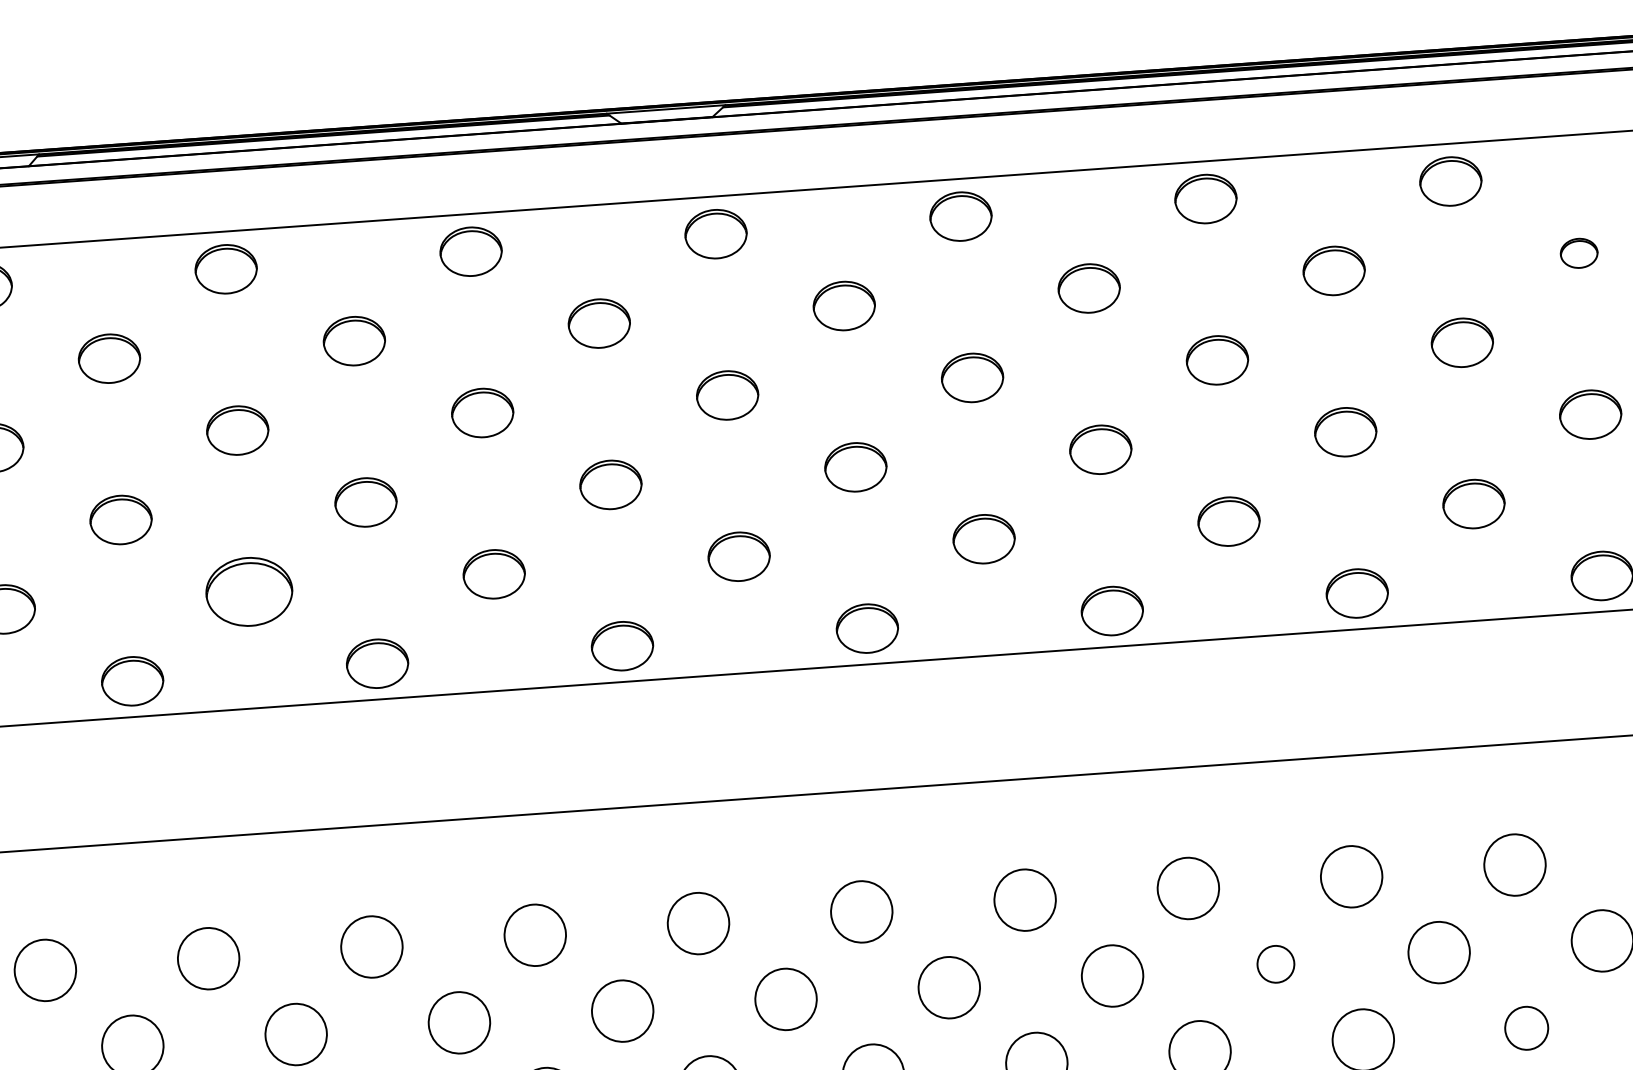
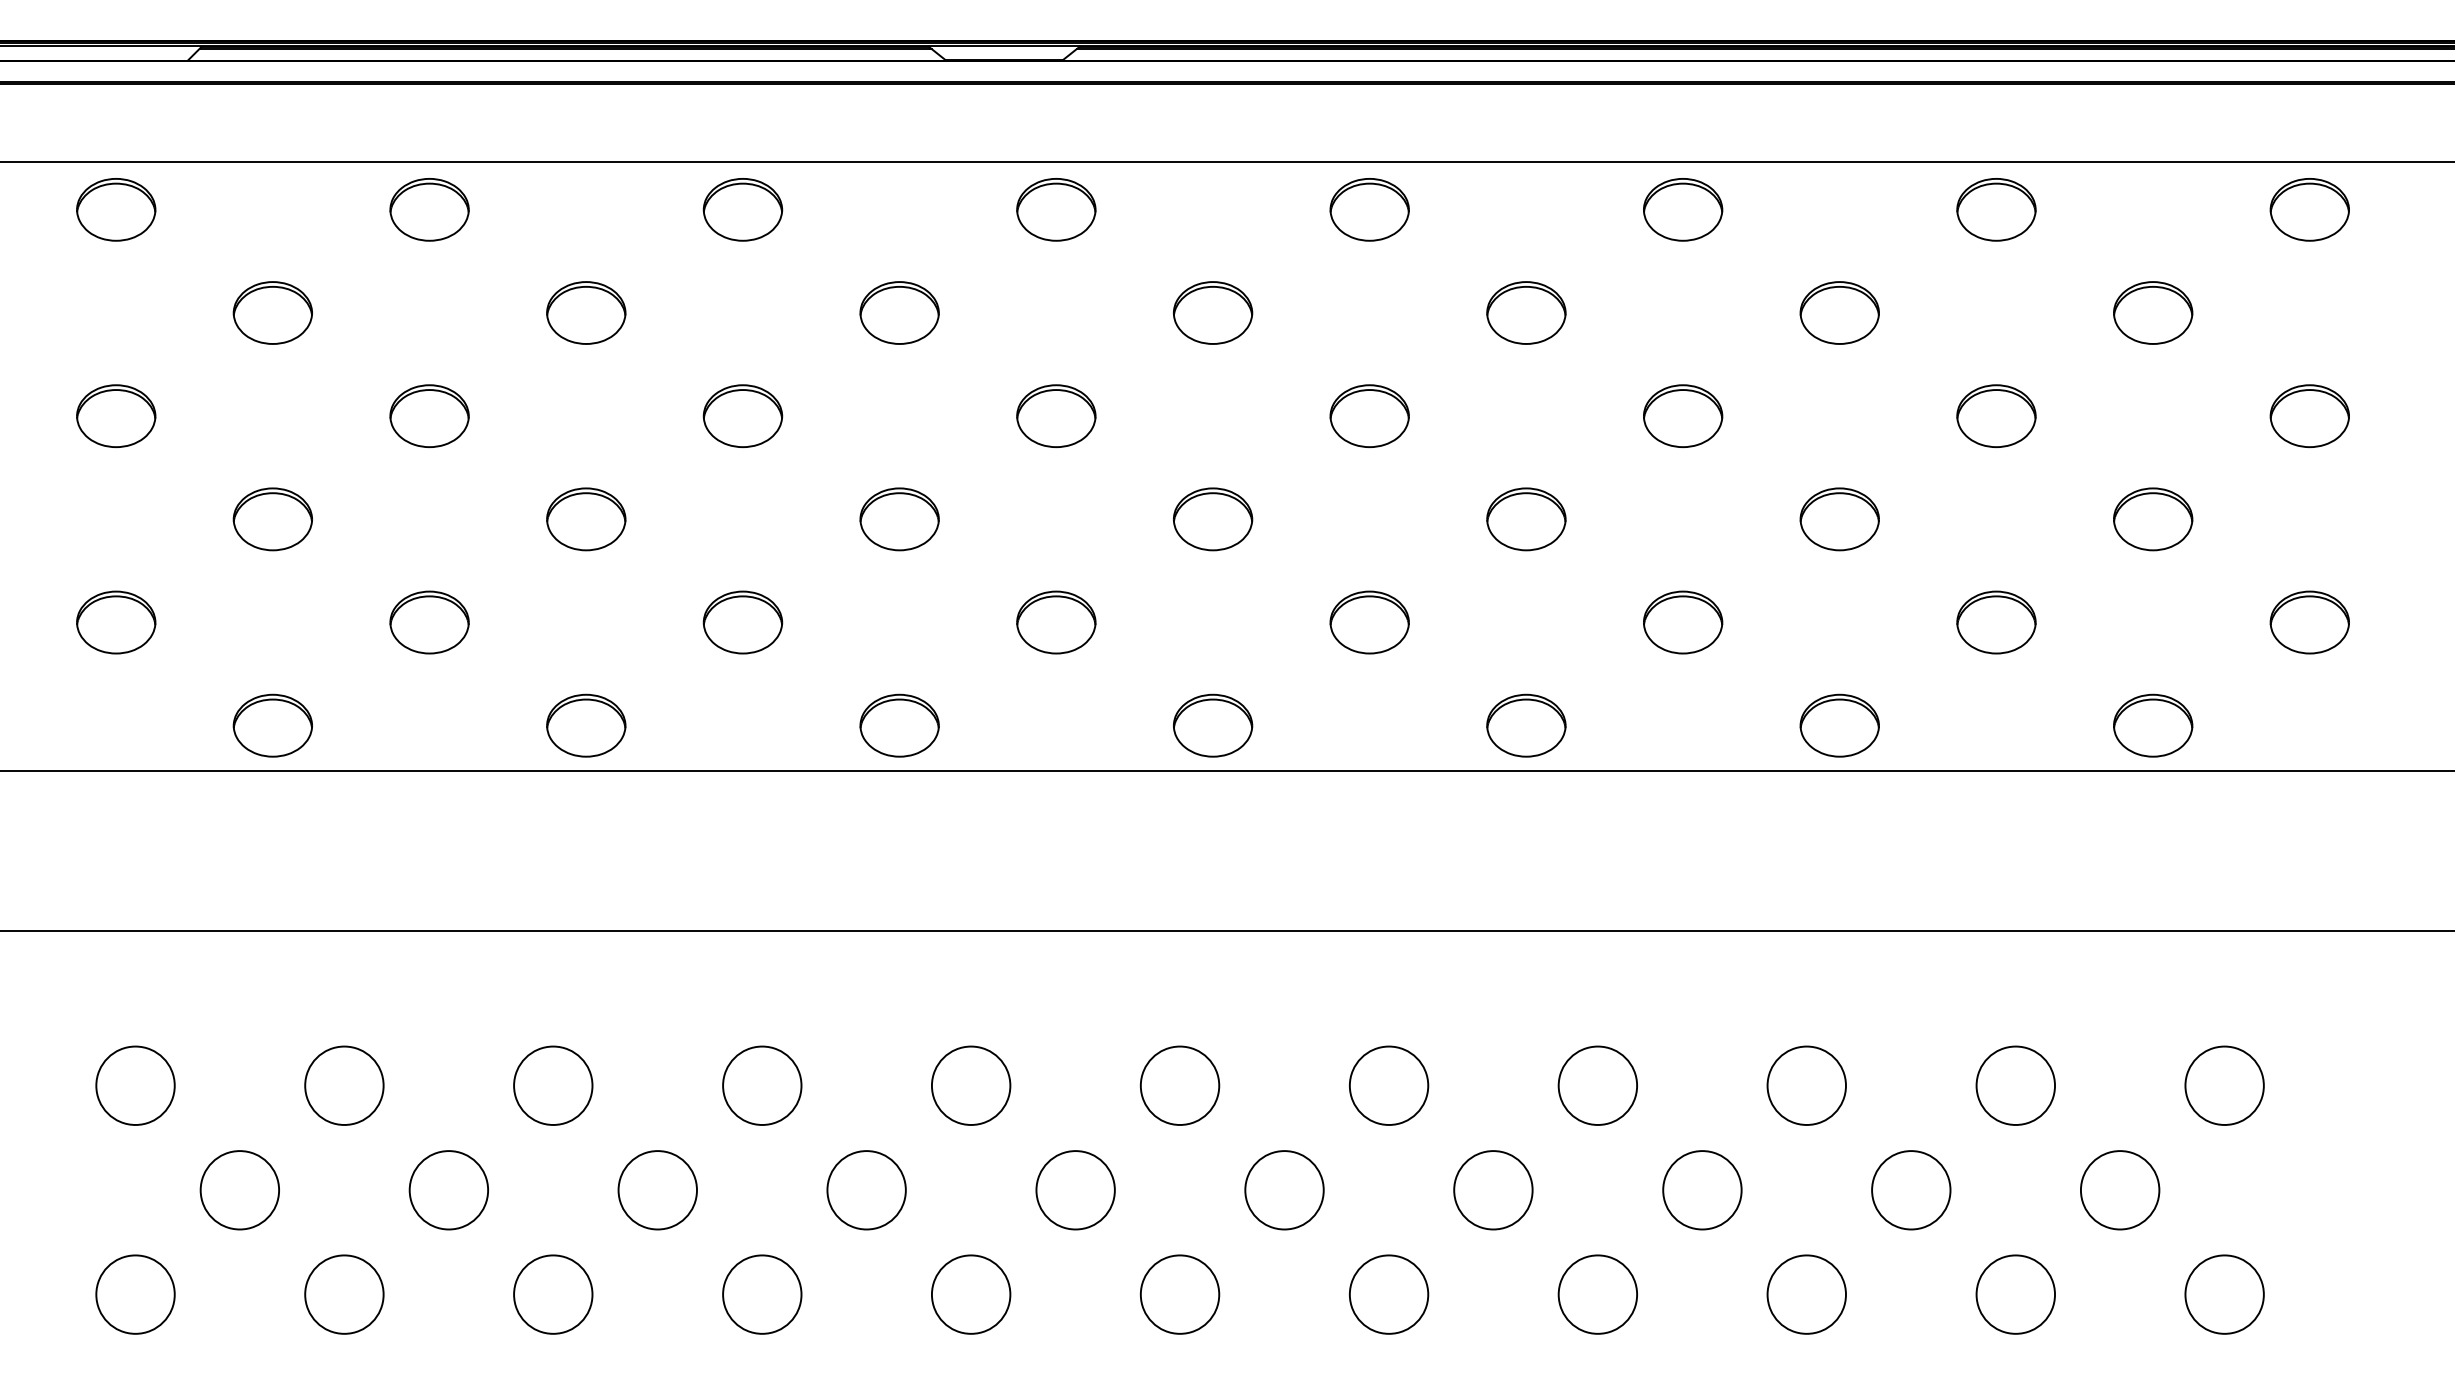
part: (1579, 252) -> (2153, 312), size x1.67
part: (249, 591) -> (429, 622), size x0.71
circle: (1276, 964) -> (1702, 1190), size x1.67
circle: (1526, 1028) -> (2015, 1294), size x1.43

